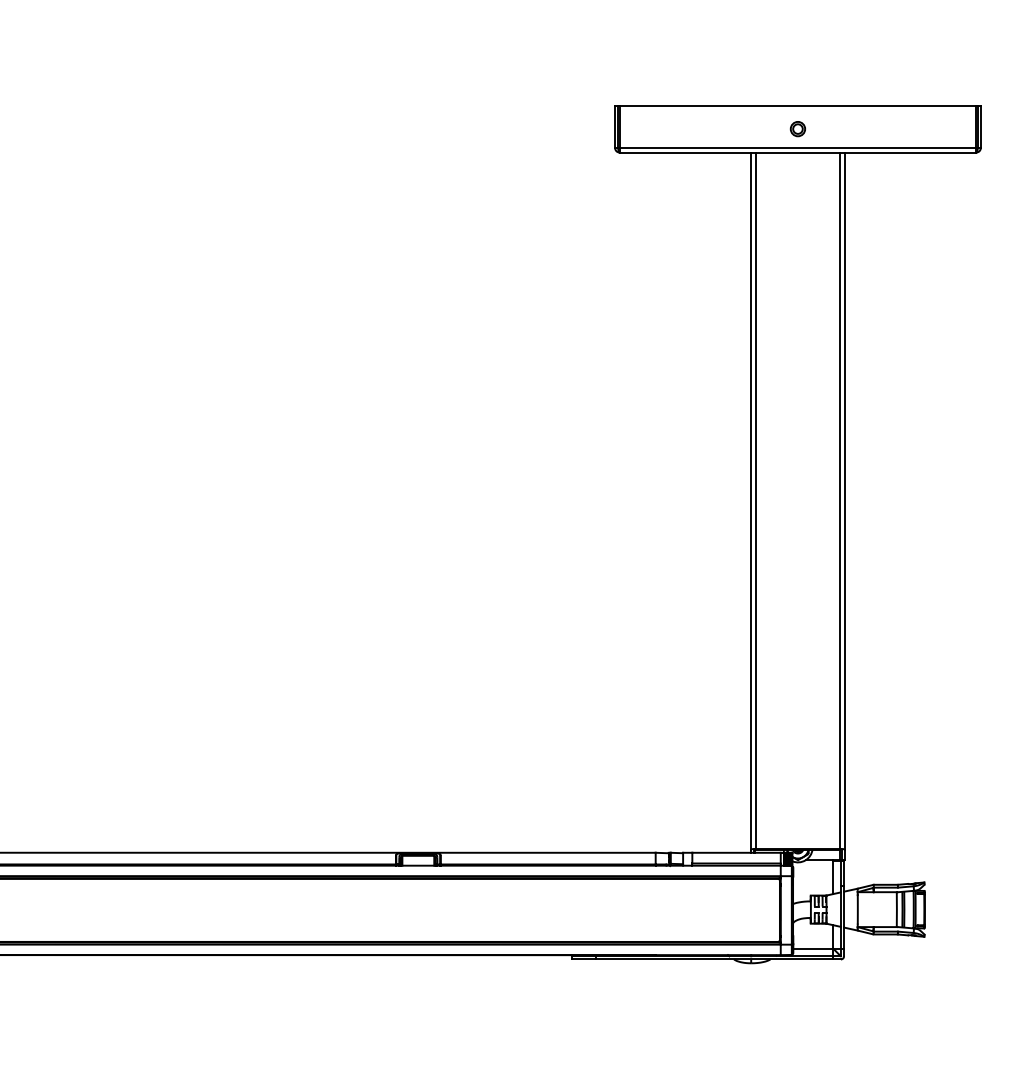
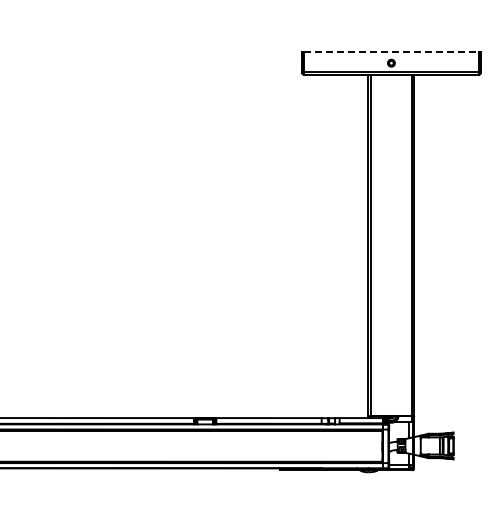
line: (798, 105) -> (391, 51), solid -> dashed

